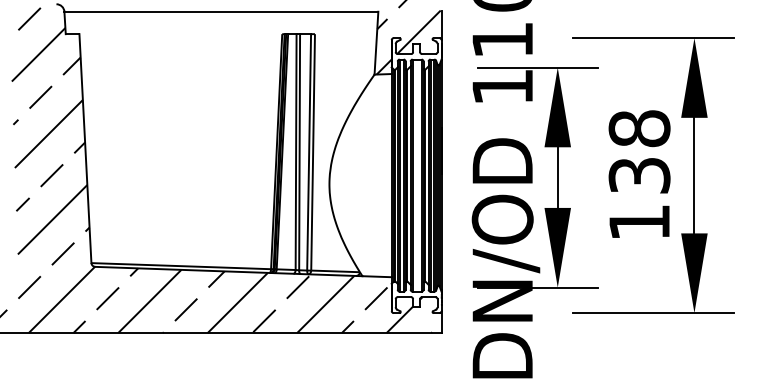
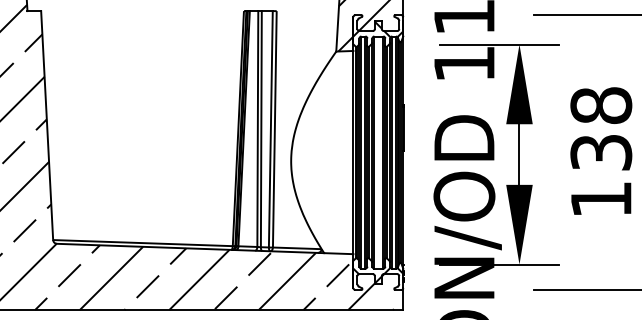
hatch: (416, 52) -> (378, 29), added
hatch: (416, 298) -> (378, 275), added

